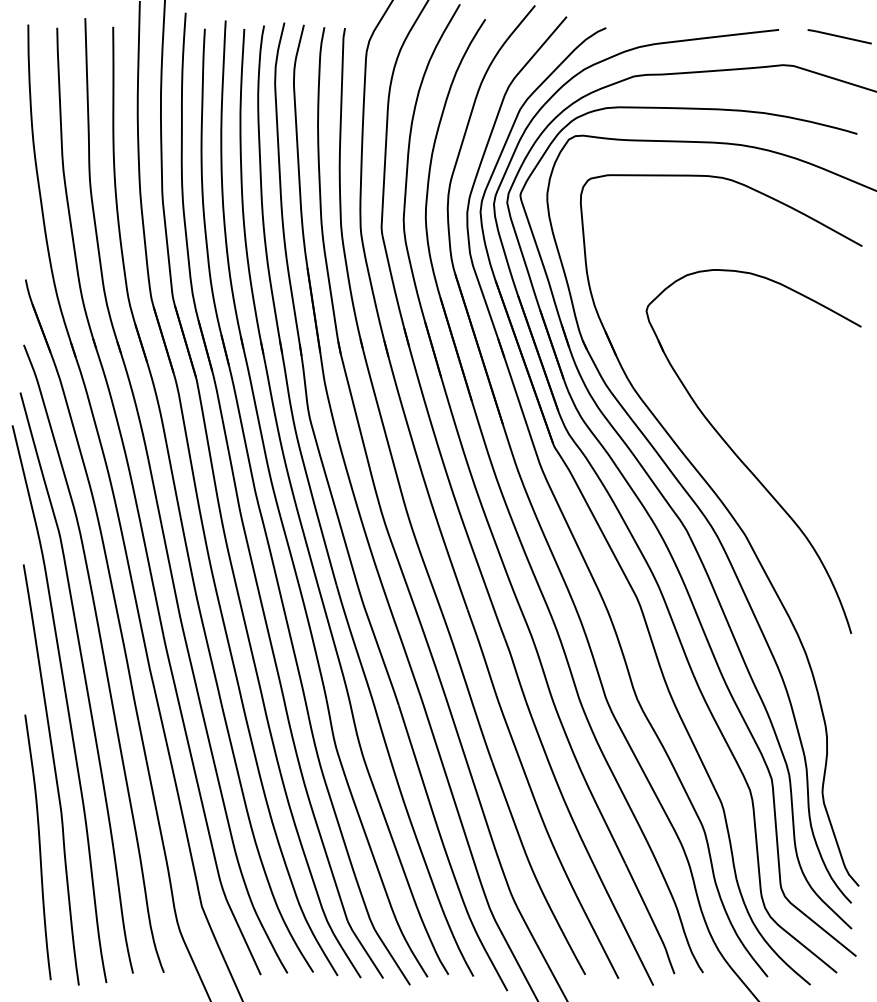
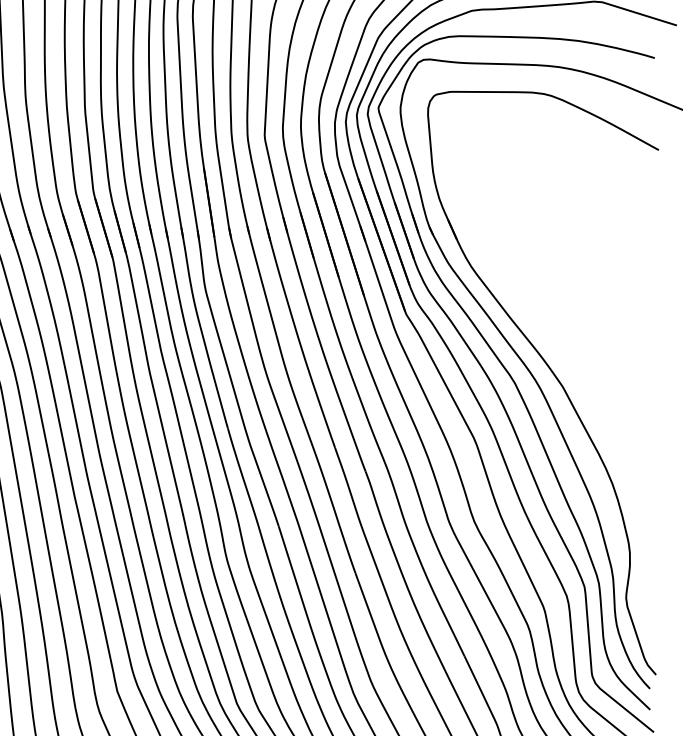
part: (743, 461) -> (561, 326), removed

